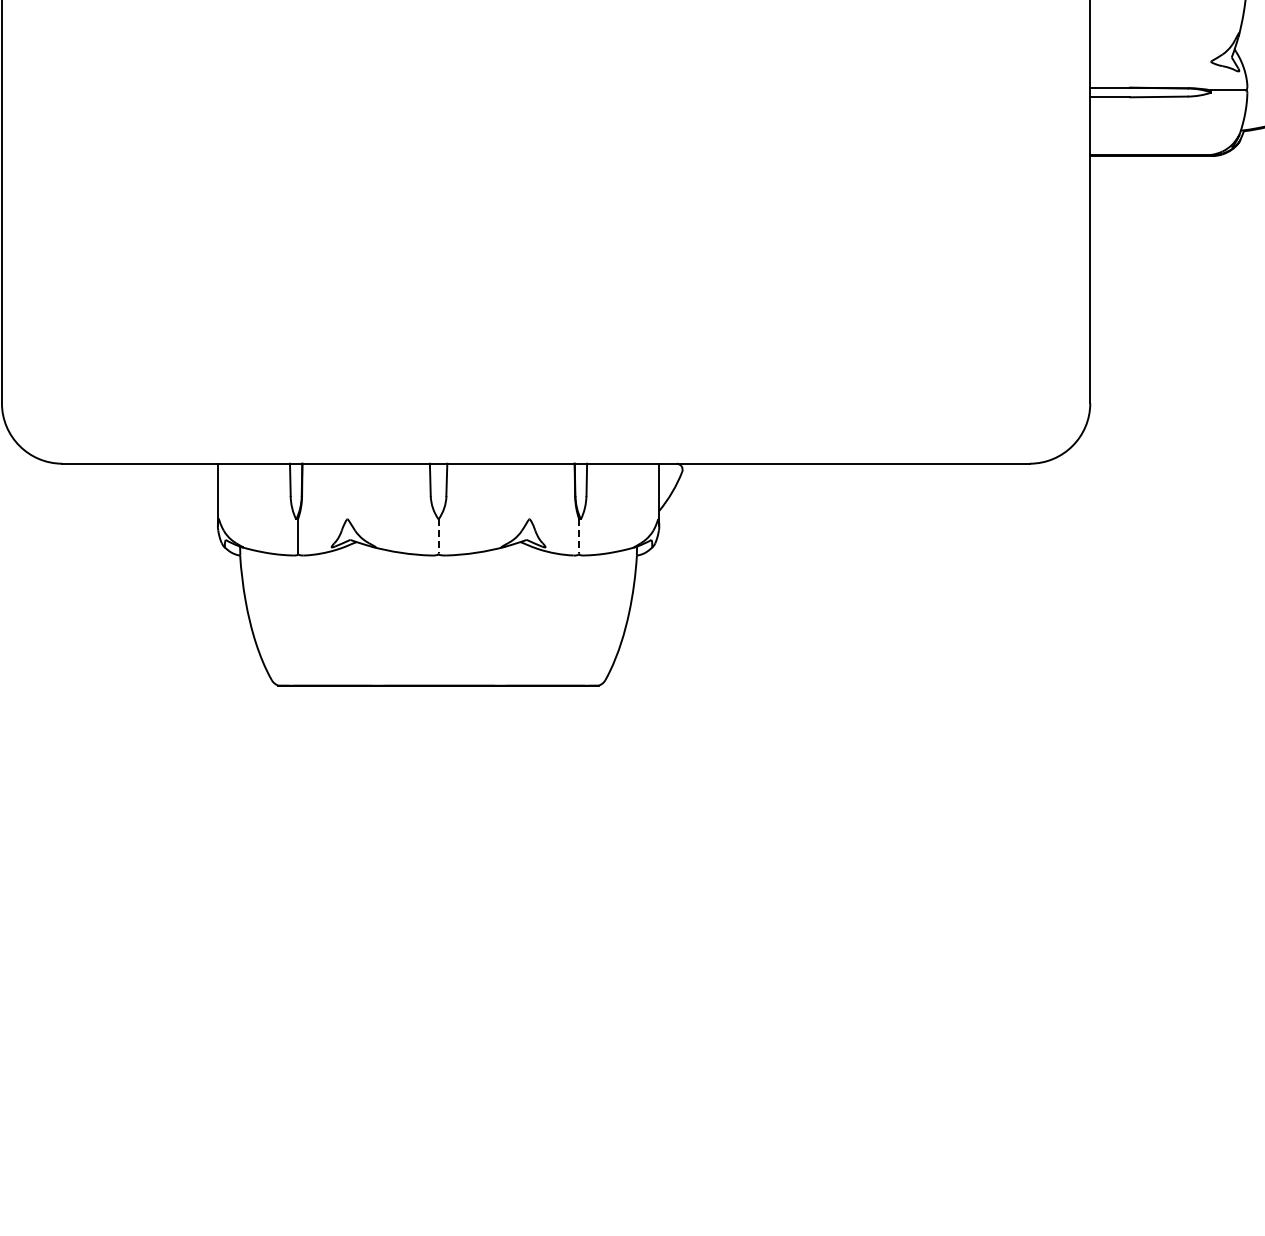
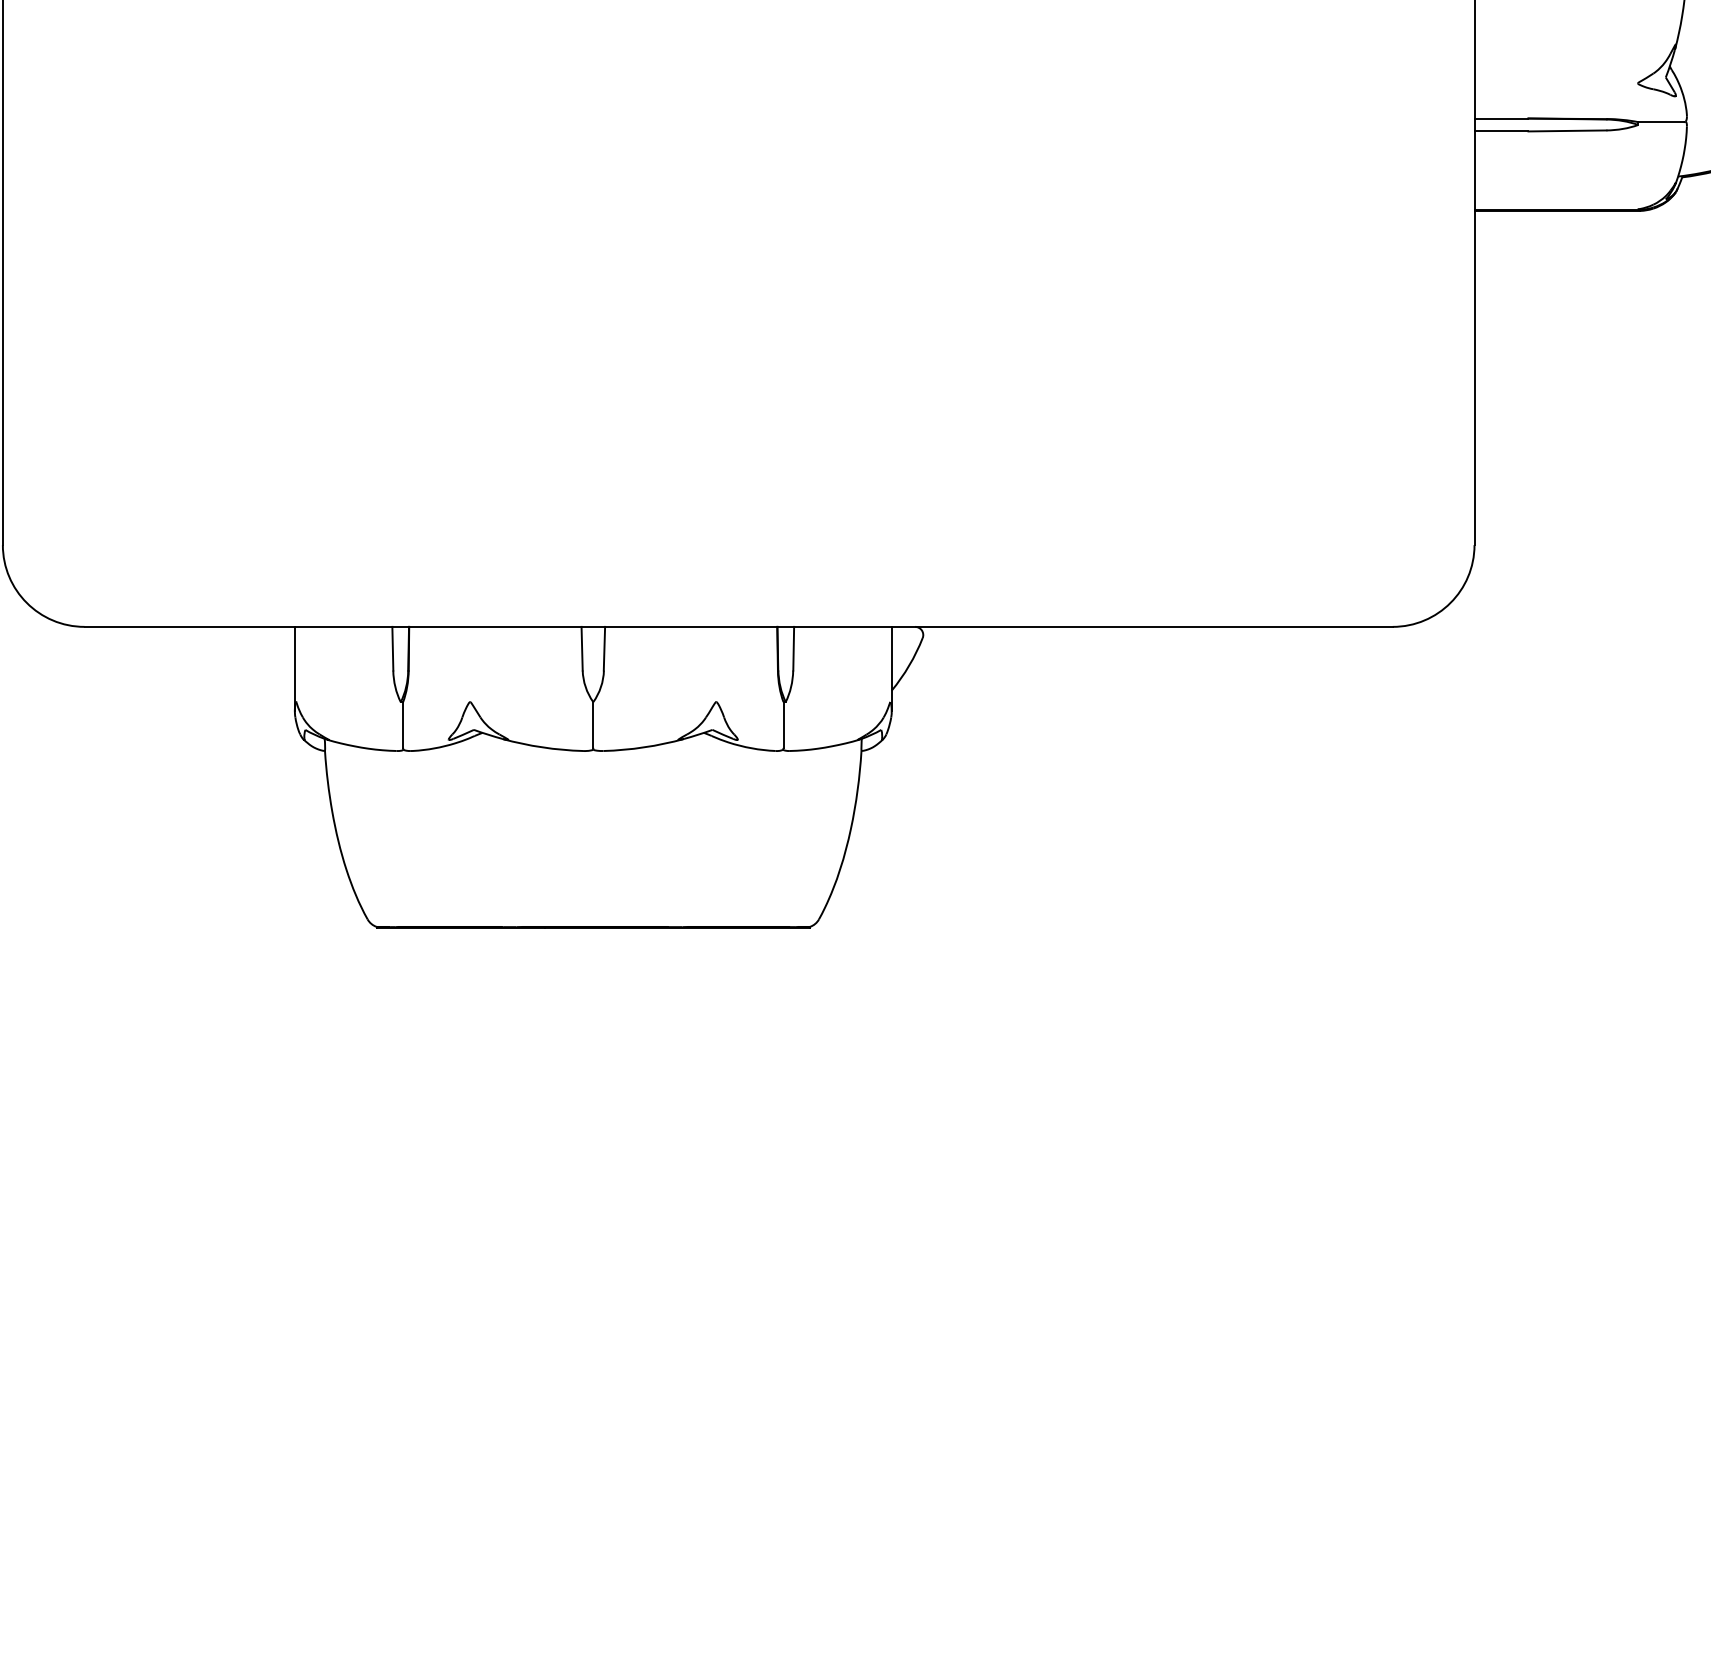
line: (438, 536) -> (593, 725), dashed -> solid
line: (579, 536) -> (783, 725), dashed -> solid

